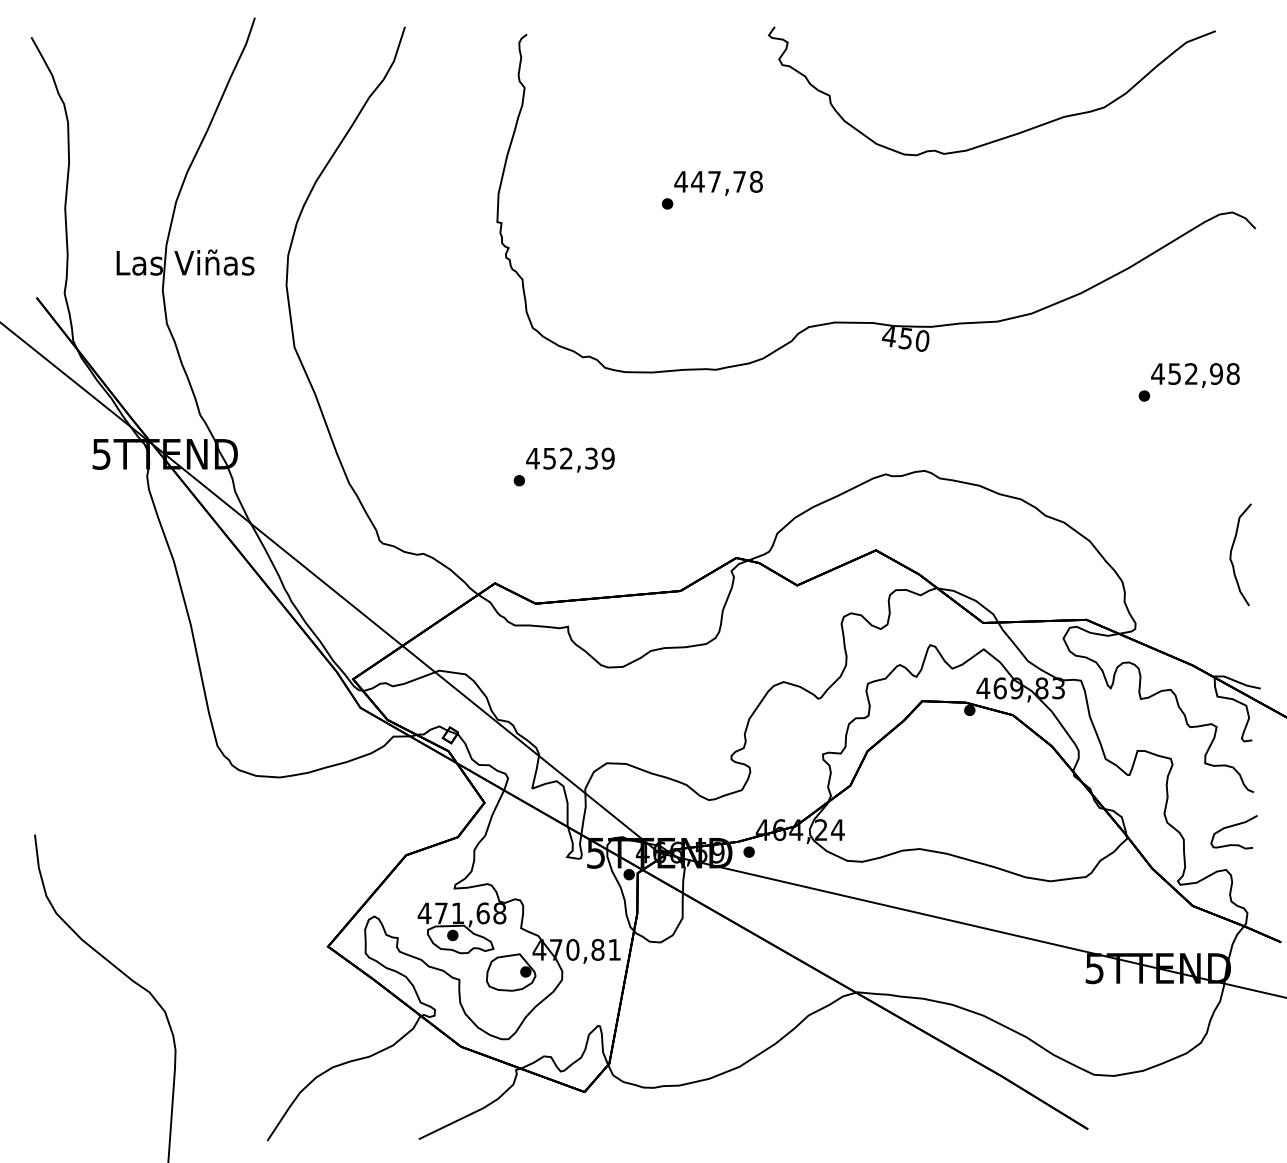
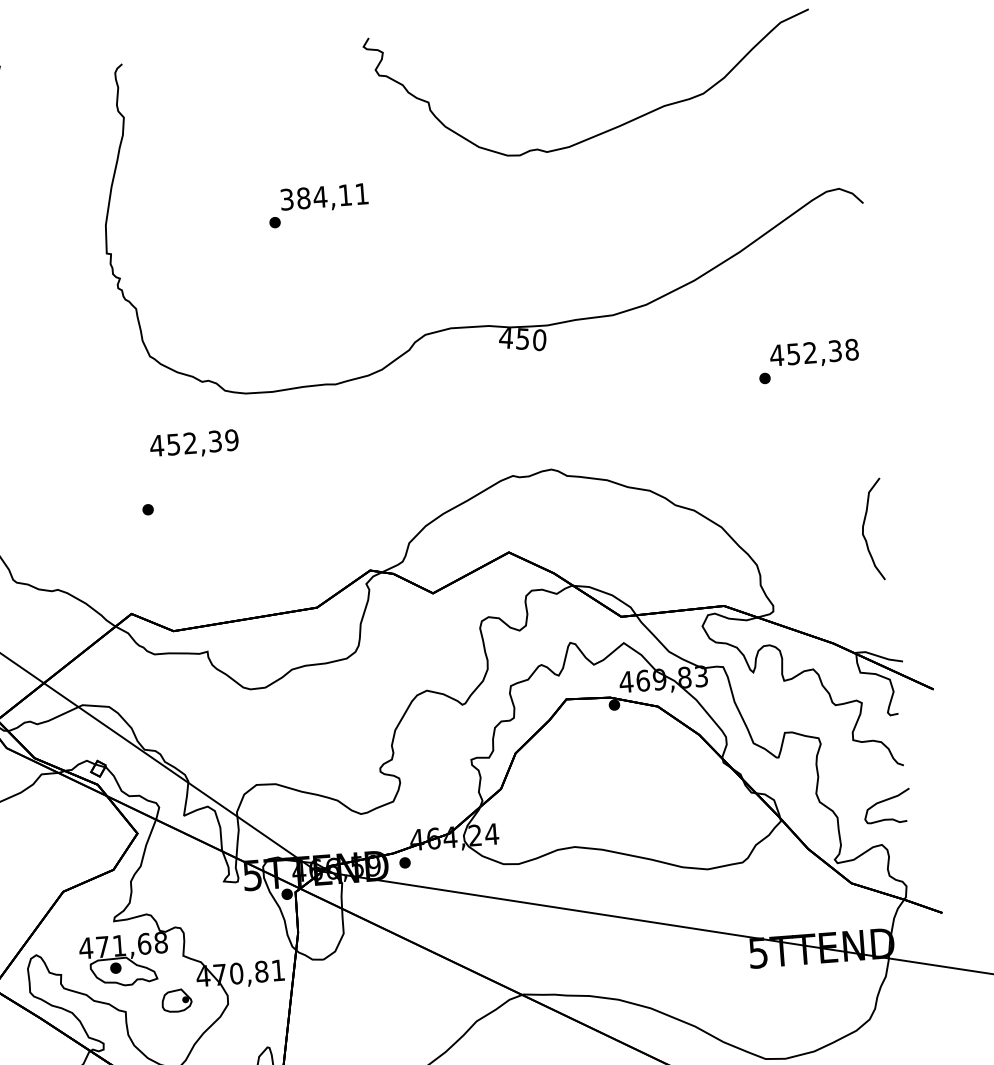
text: (718, 181) -> (324, 196), 447,78 -> 384,11
text: (1216, 373) -> (835, 350), 452,98 -> 452,38
text: (570, 459) -> (194, 443), moved
part: (511, 972) -> (177, 1000), size x0.6

